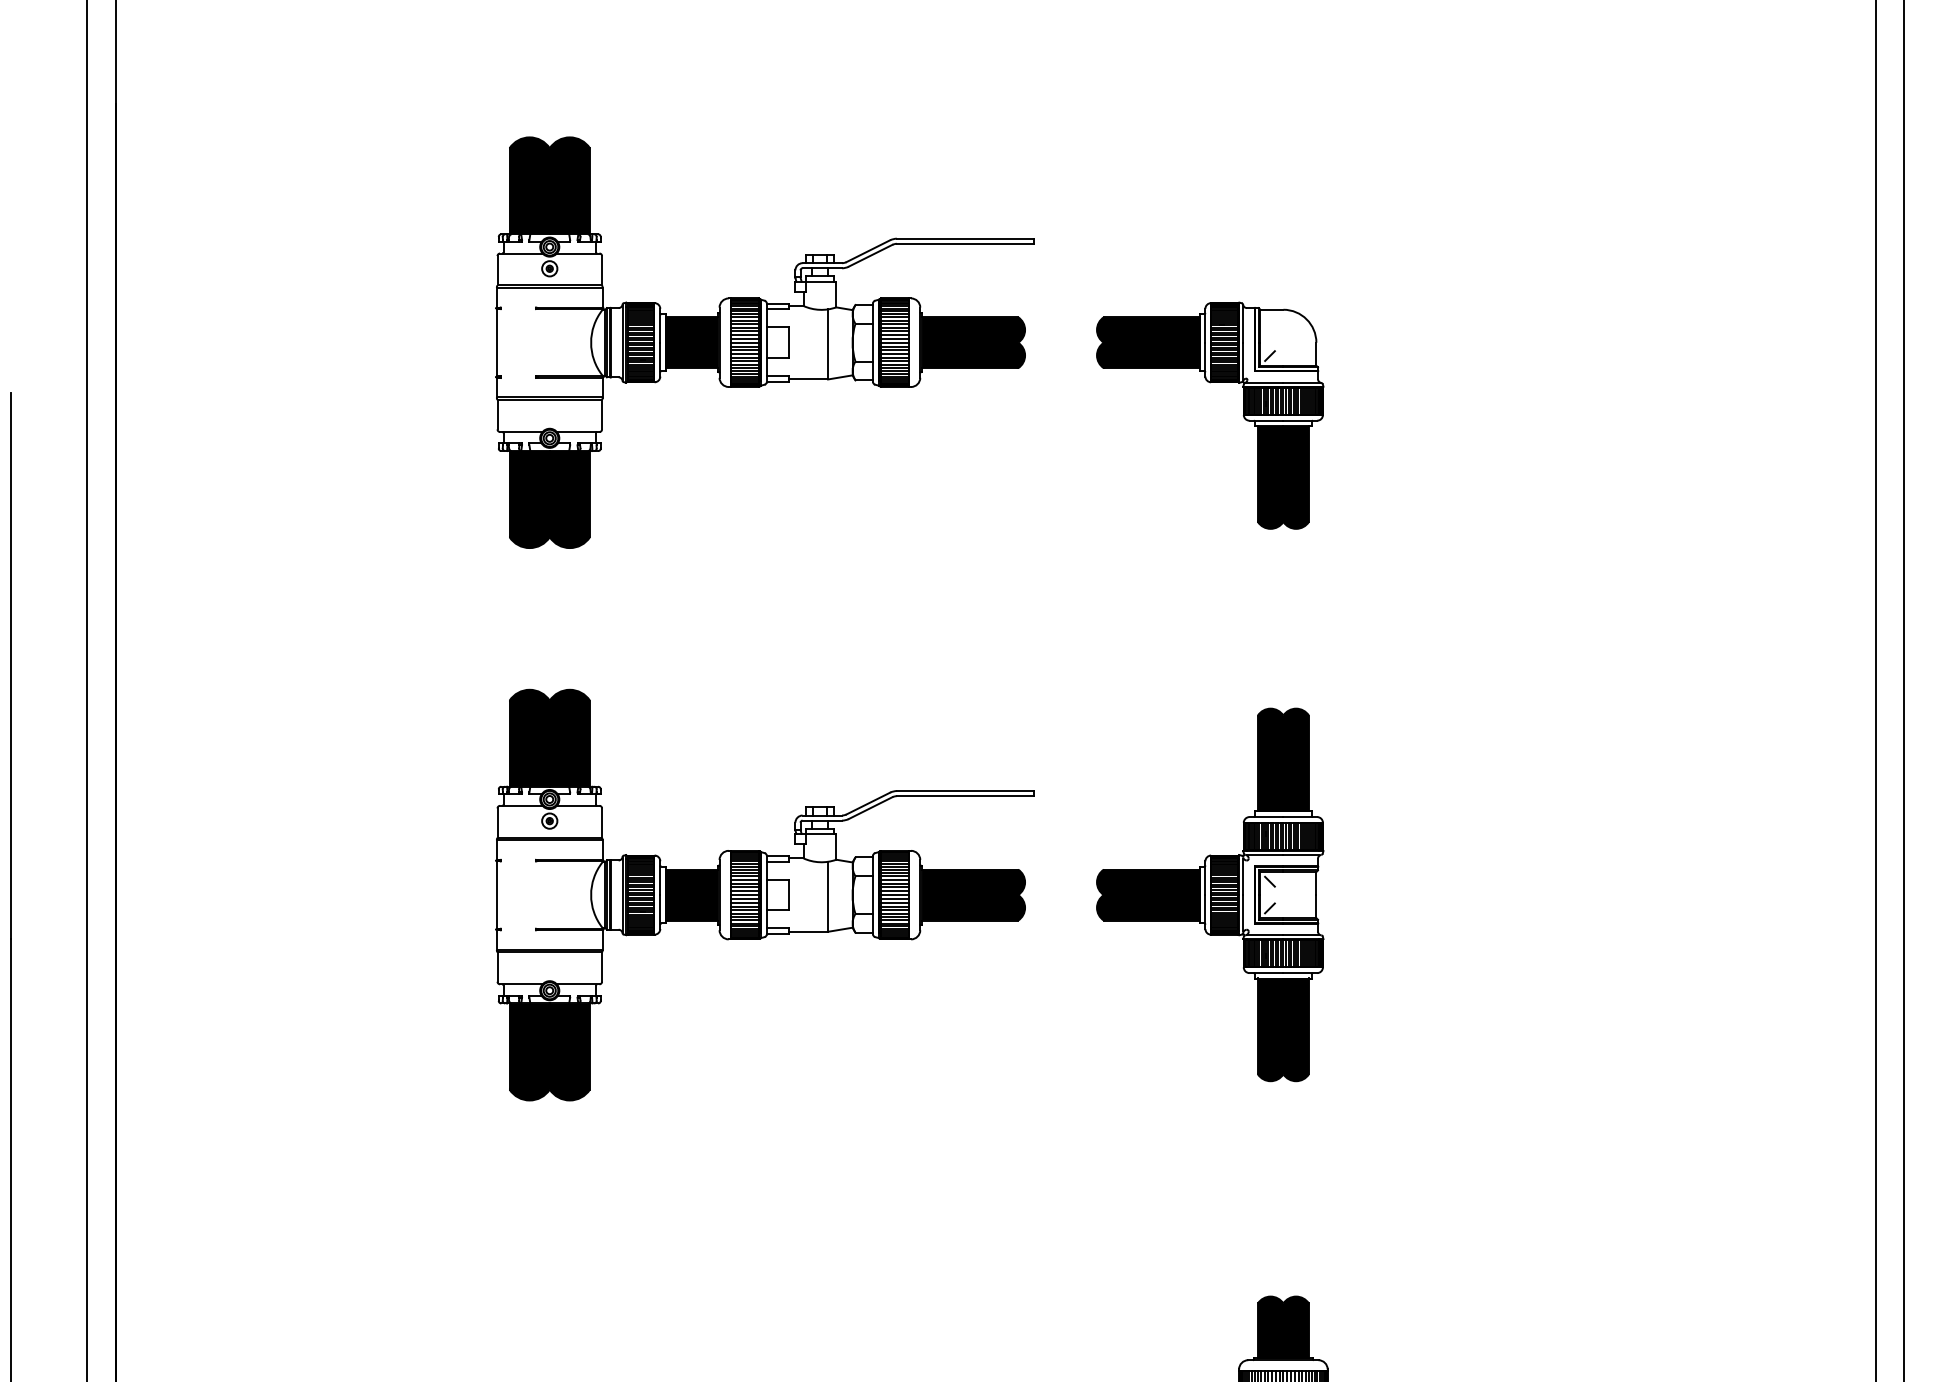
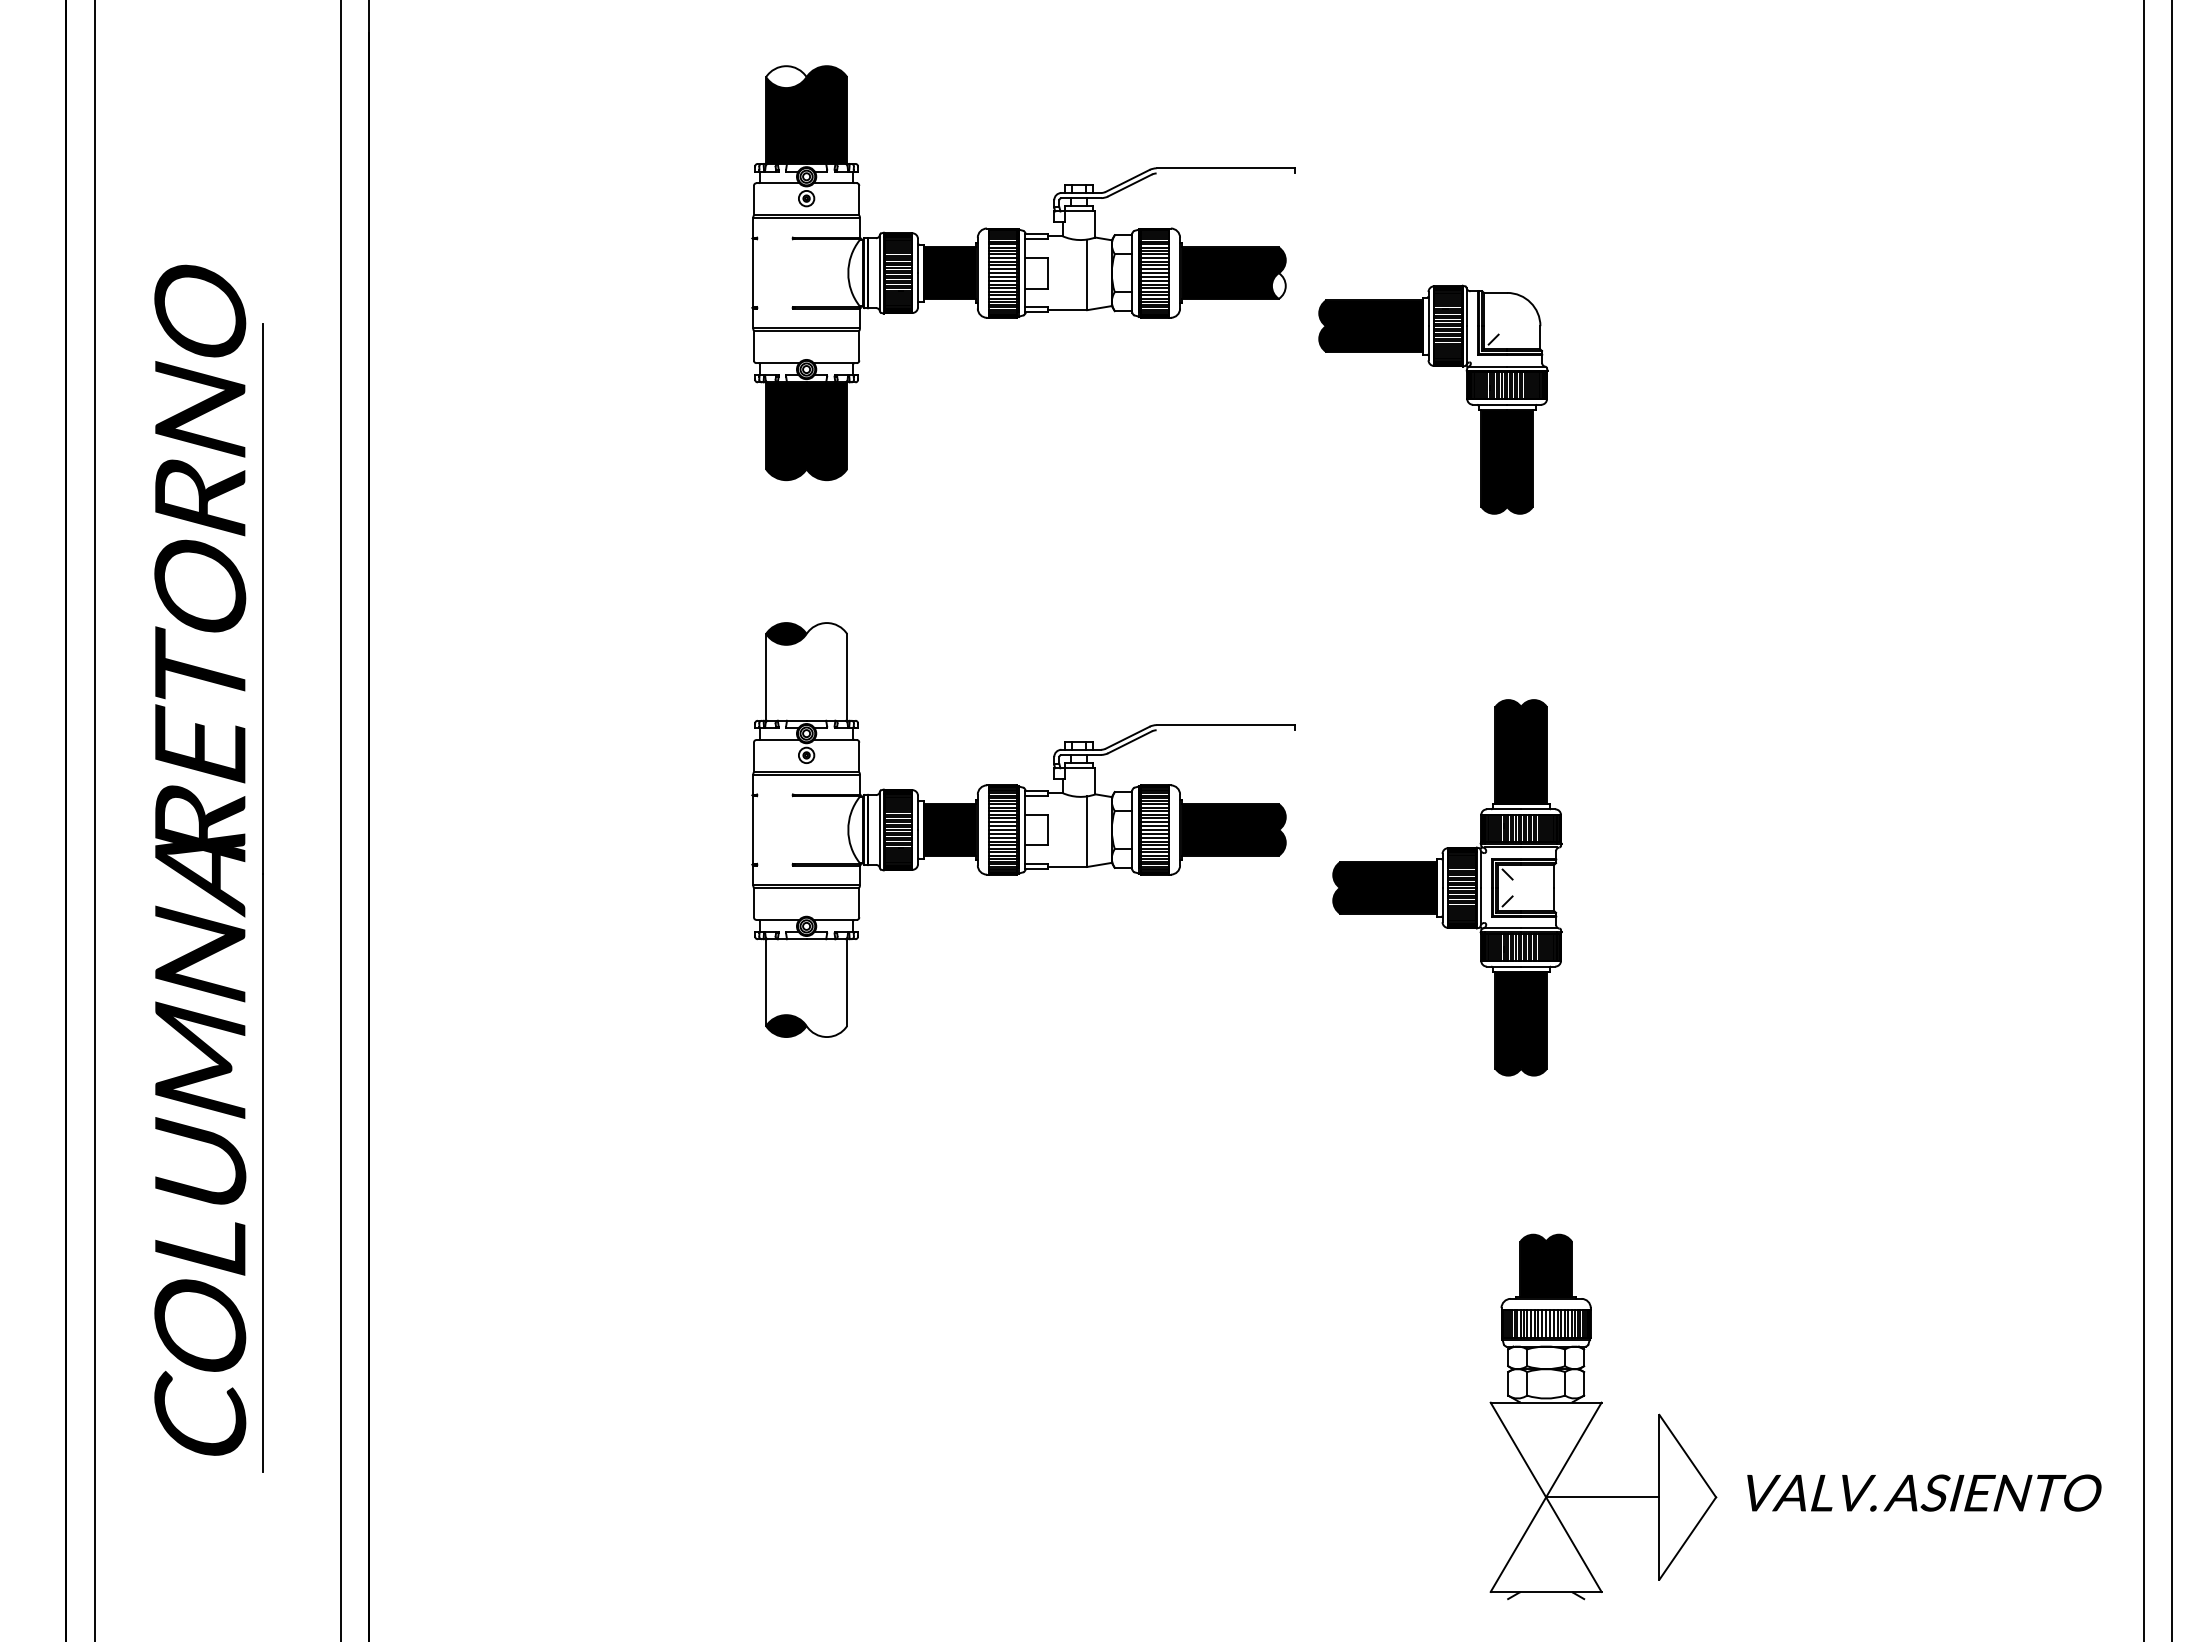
fill: (529, 148) -> (786, 77), removed
line: (965, 243) -> (1225, 173), removed
fill: (1017, 354) -> (1278, 285), removed
part: (1210, 382) -> (1433, 366), moved
fill: (549, 737) -> (806, 671), removed
line: (965, 796) -> (1225, 730), removed
part: (1210, 894) -> (1447, 887), moved
fill: (549, 1052) -> (806, 988), removed

